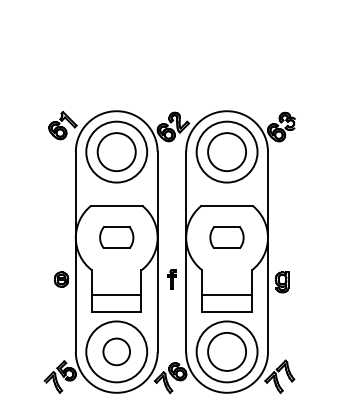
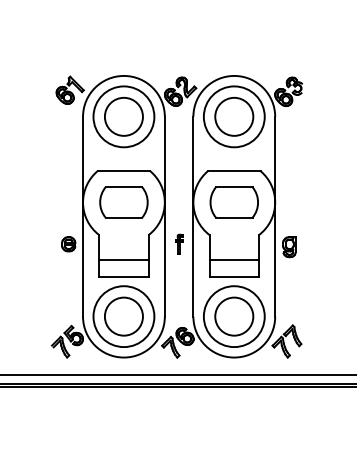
part: (116, 237) -> (123, 202), size x1.43
part: (226, 237) -> (233, 202), size x1.43
circle: (116, 351) -> (123, 316), size x1.43

